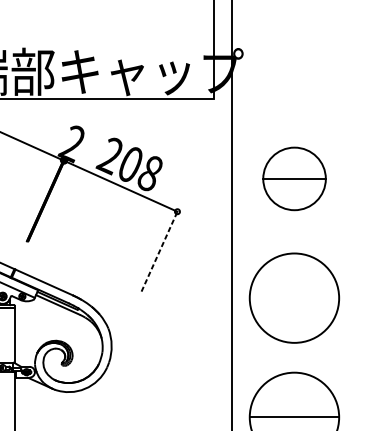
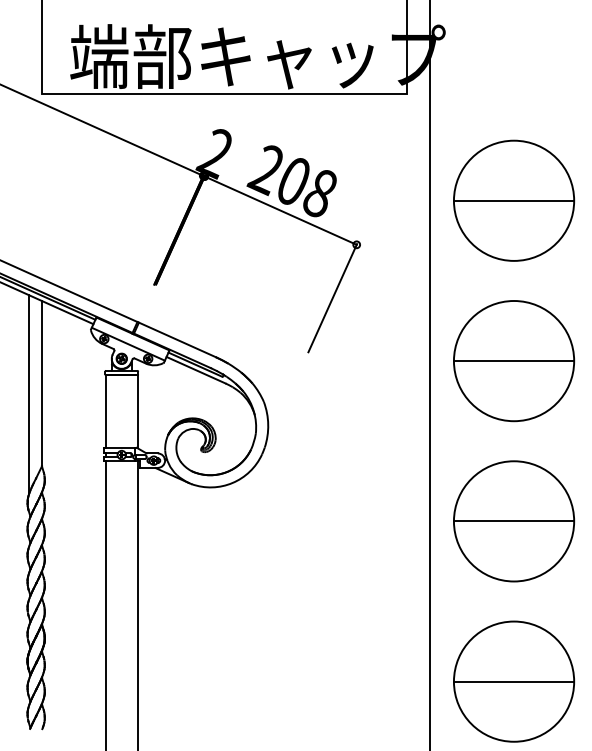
part: (294, 178) -> (514, 200), size x1.43
line: (159, 250) -> (332, 297), dashed -> solid
line: (294, 298) -> (513, 361), added

